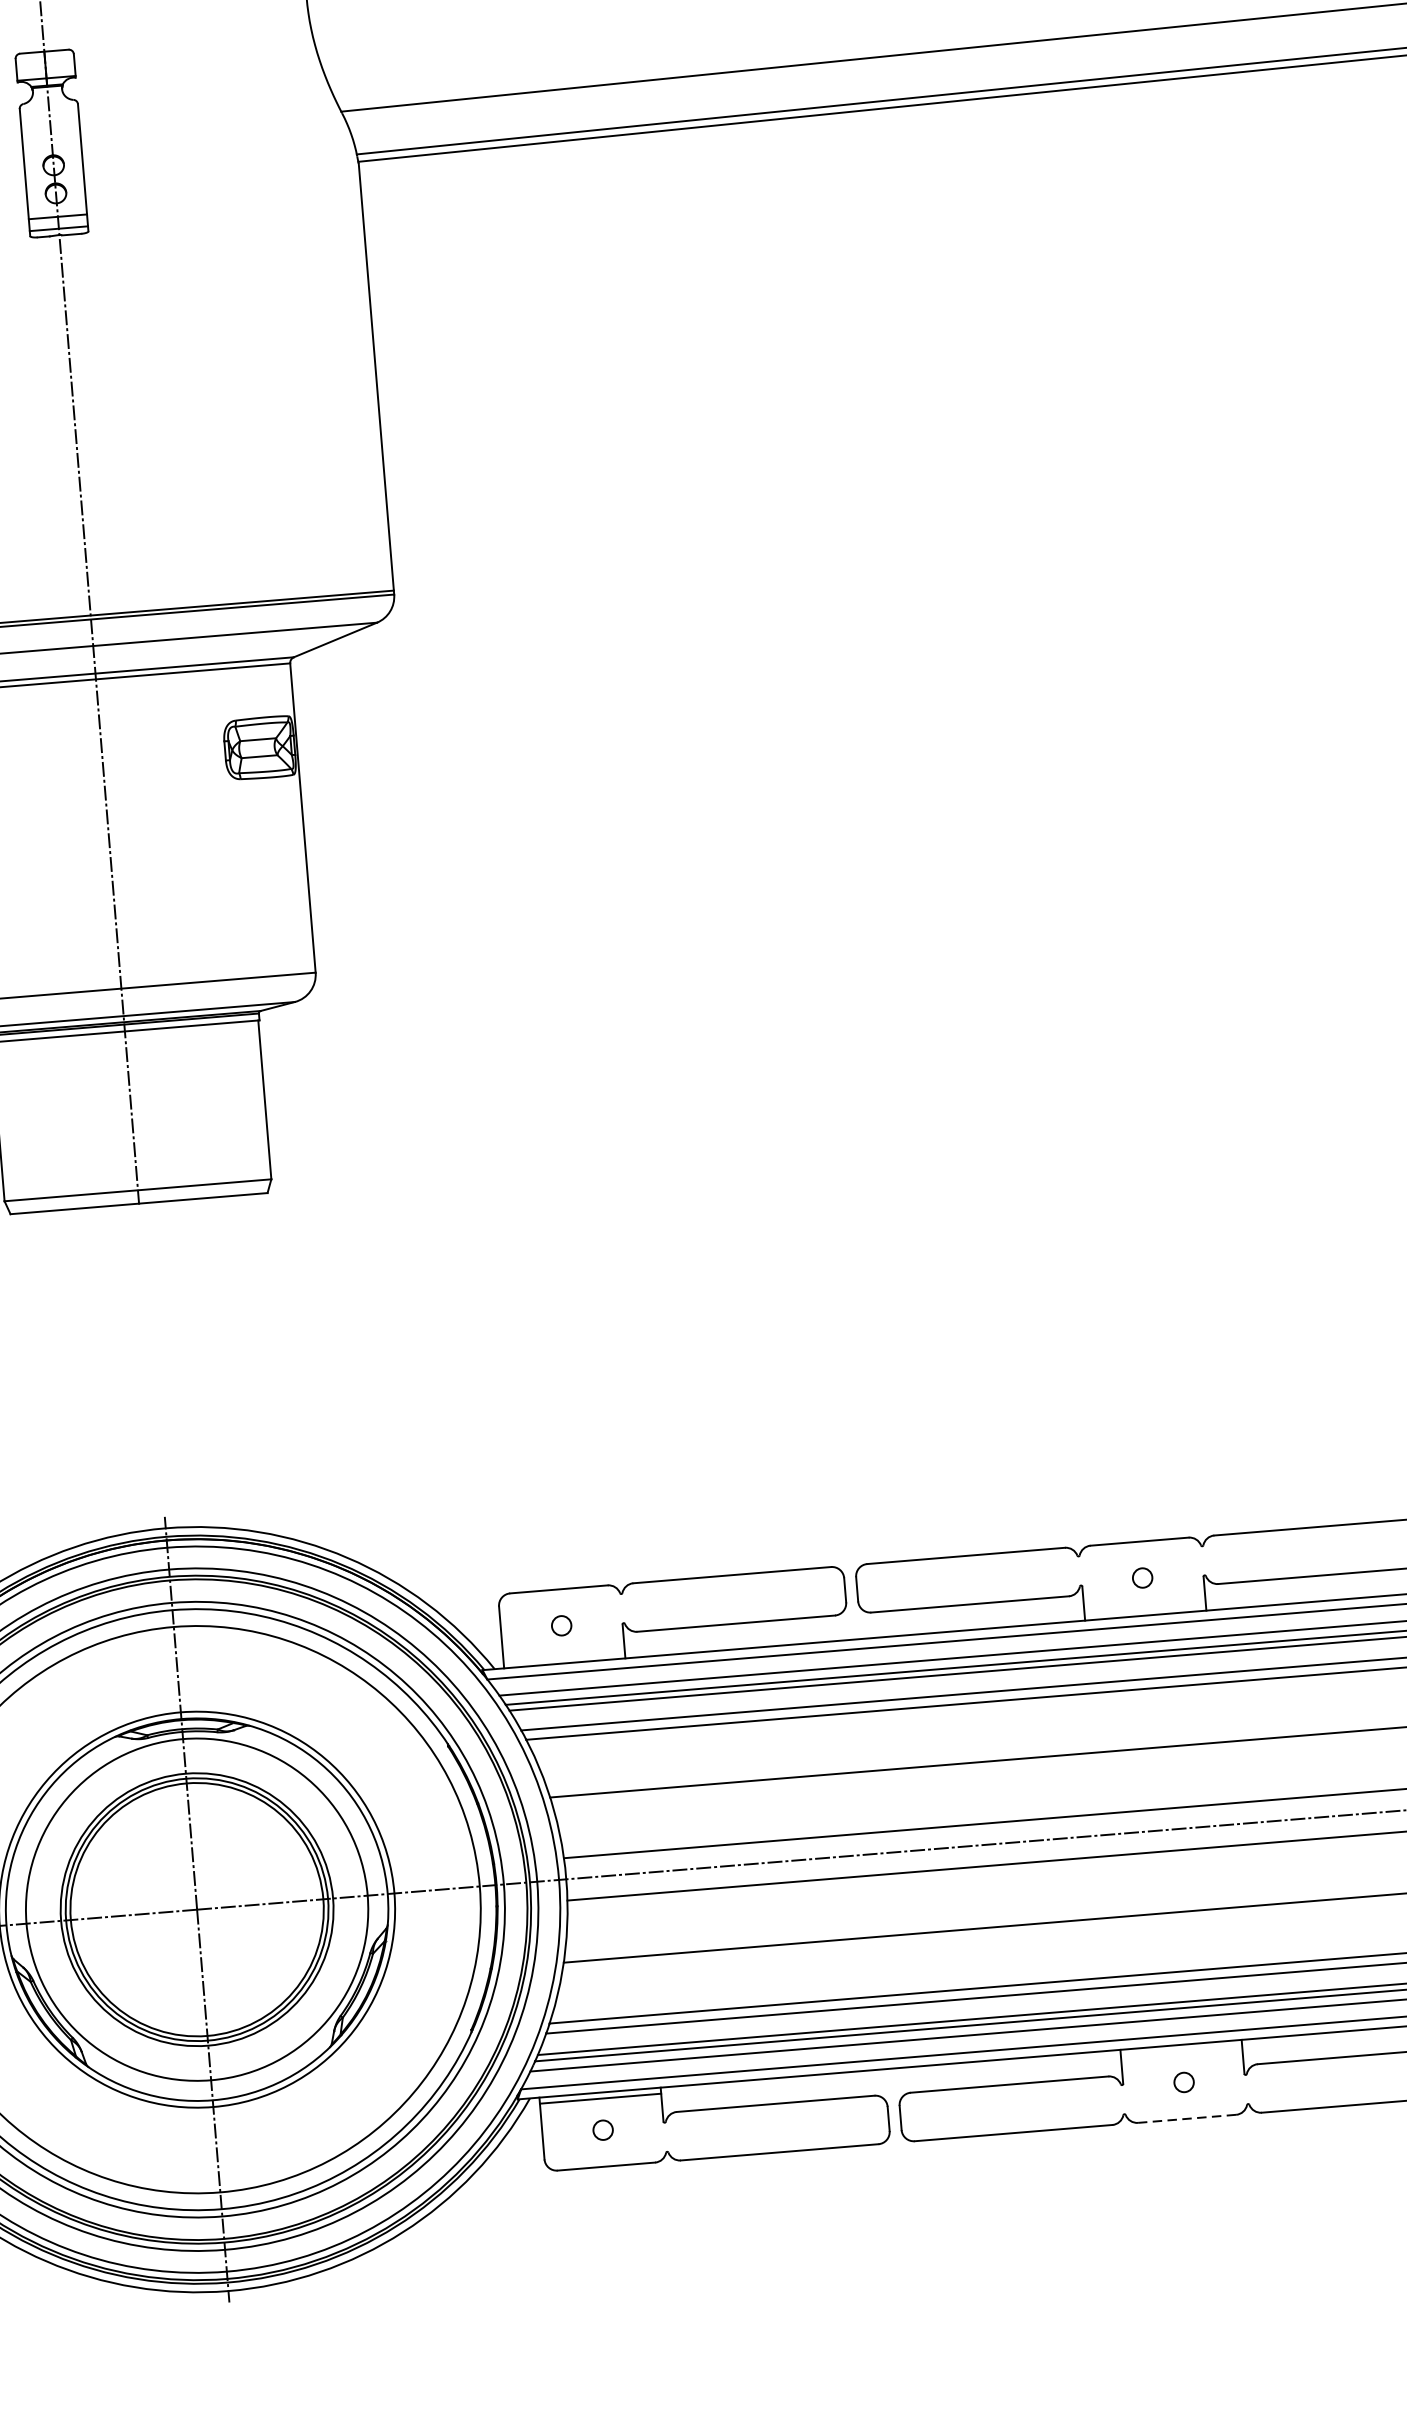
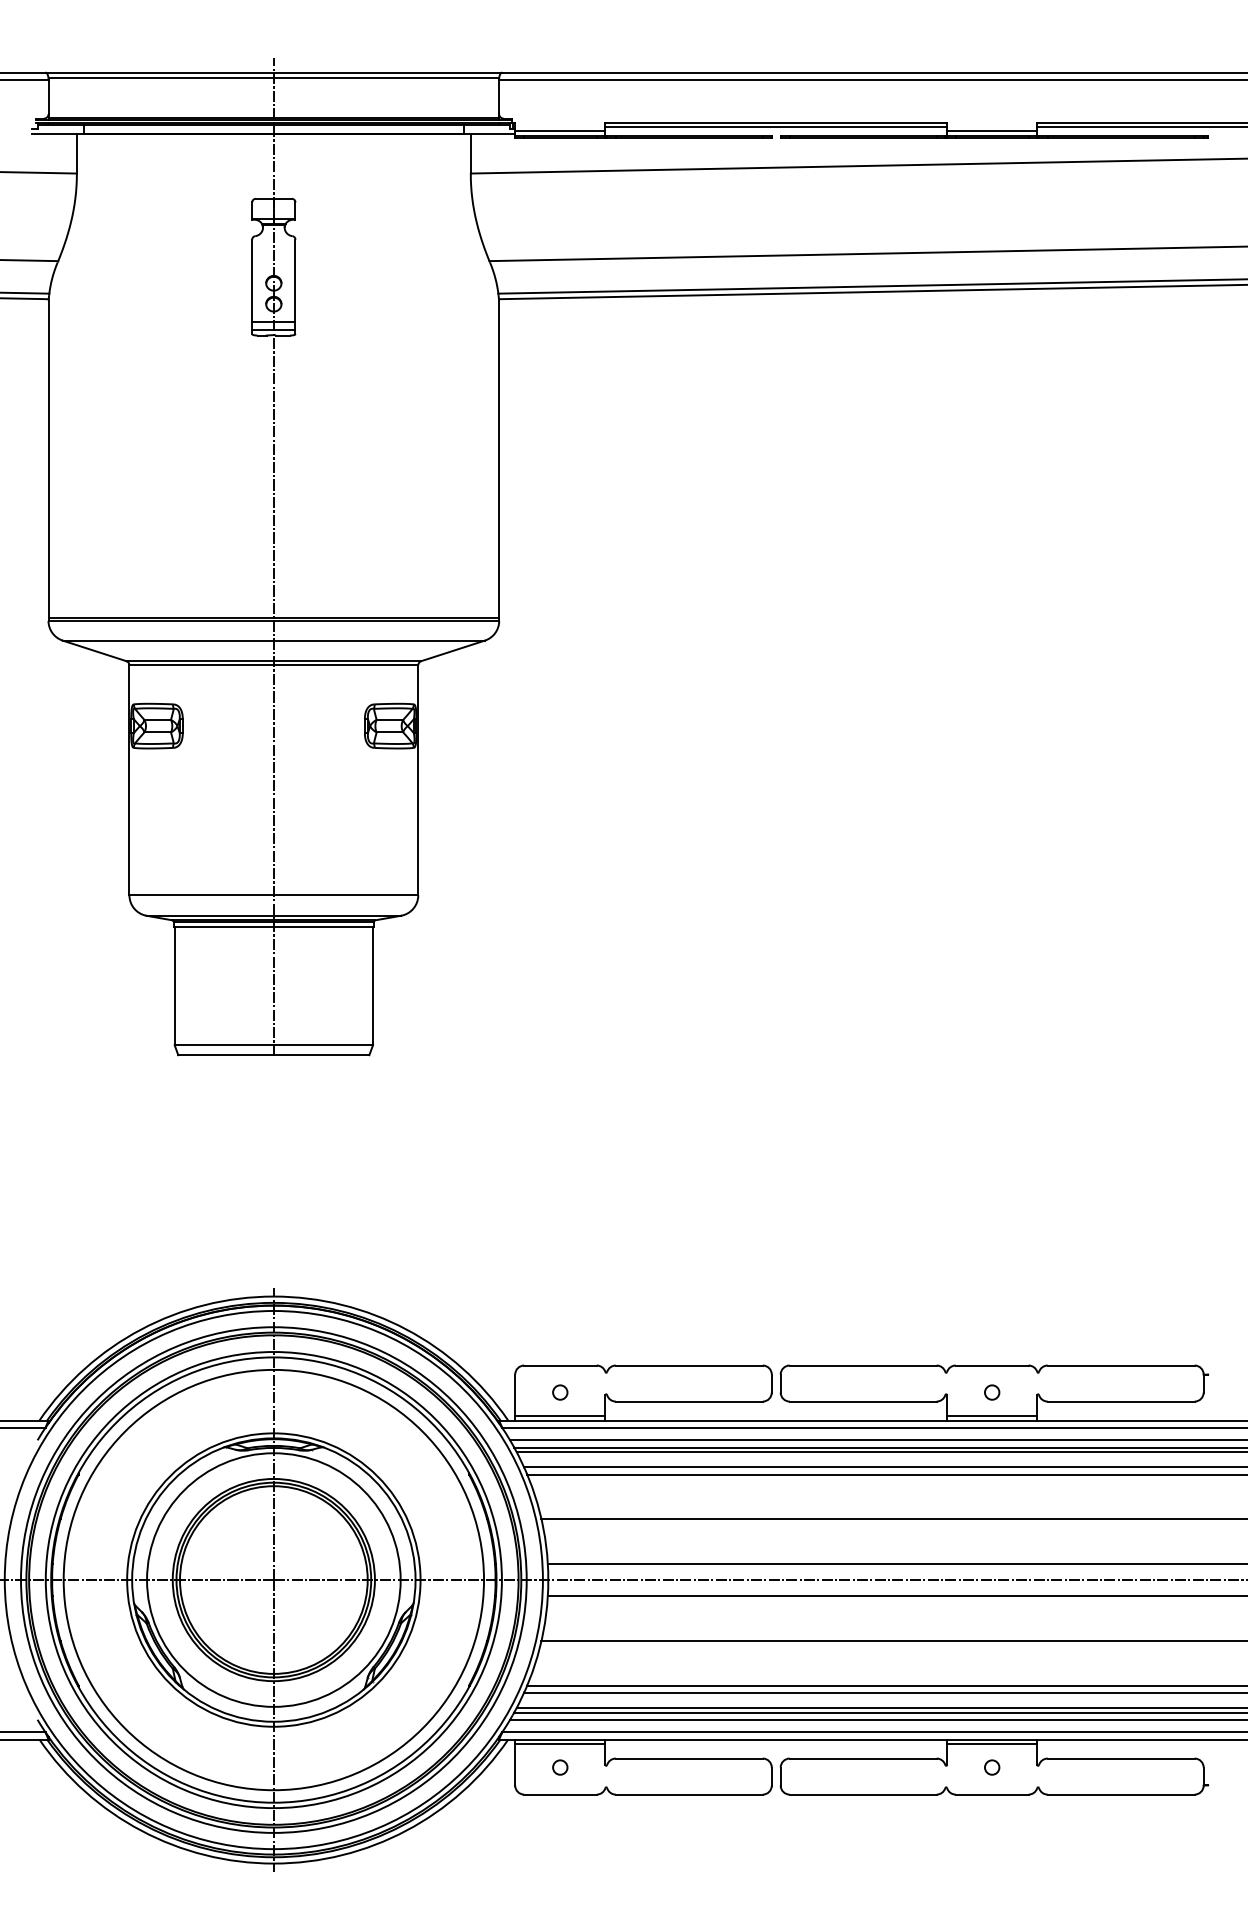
line: (1145, 1610) -> (992, 1416), added
line: (564, 1657) -> (560, 1416), added
line: (1181, 2051) -> (992, 1744), added
line: (1186, 2118) -> (991, 1794), dashed -> solid

